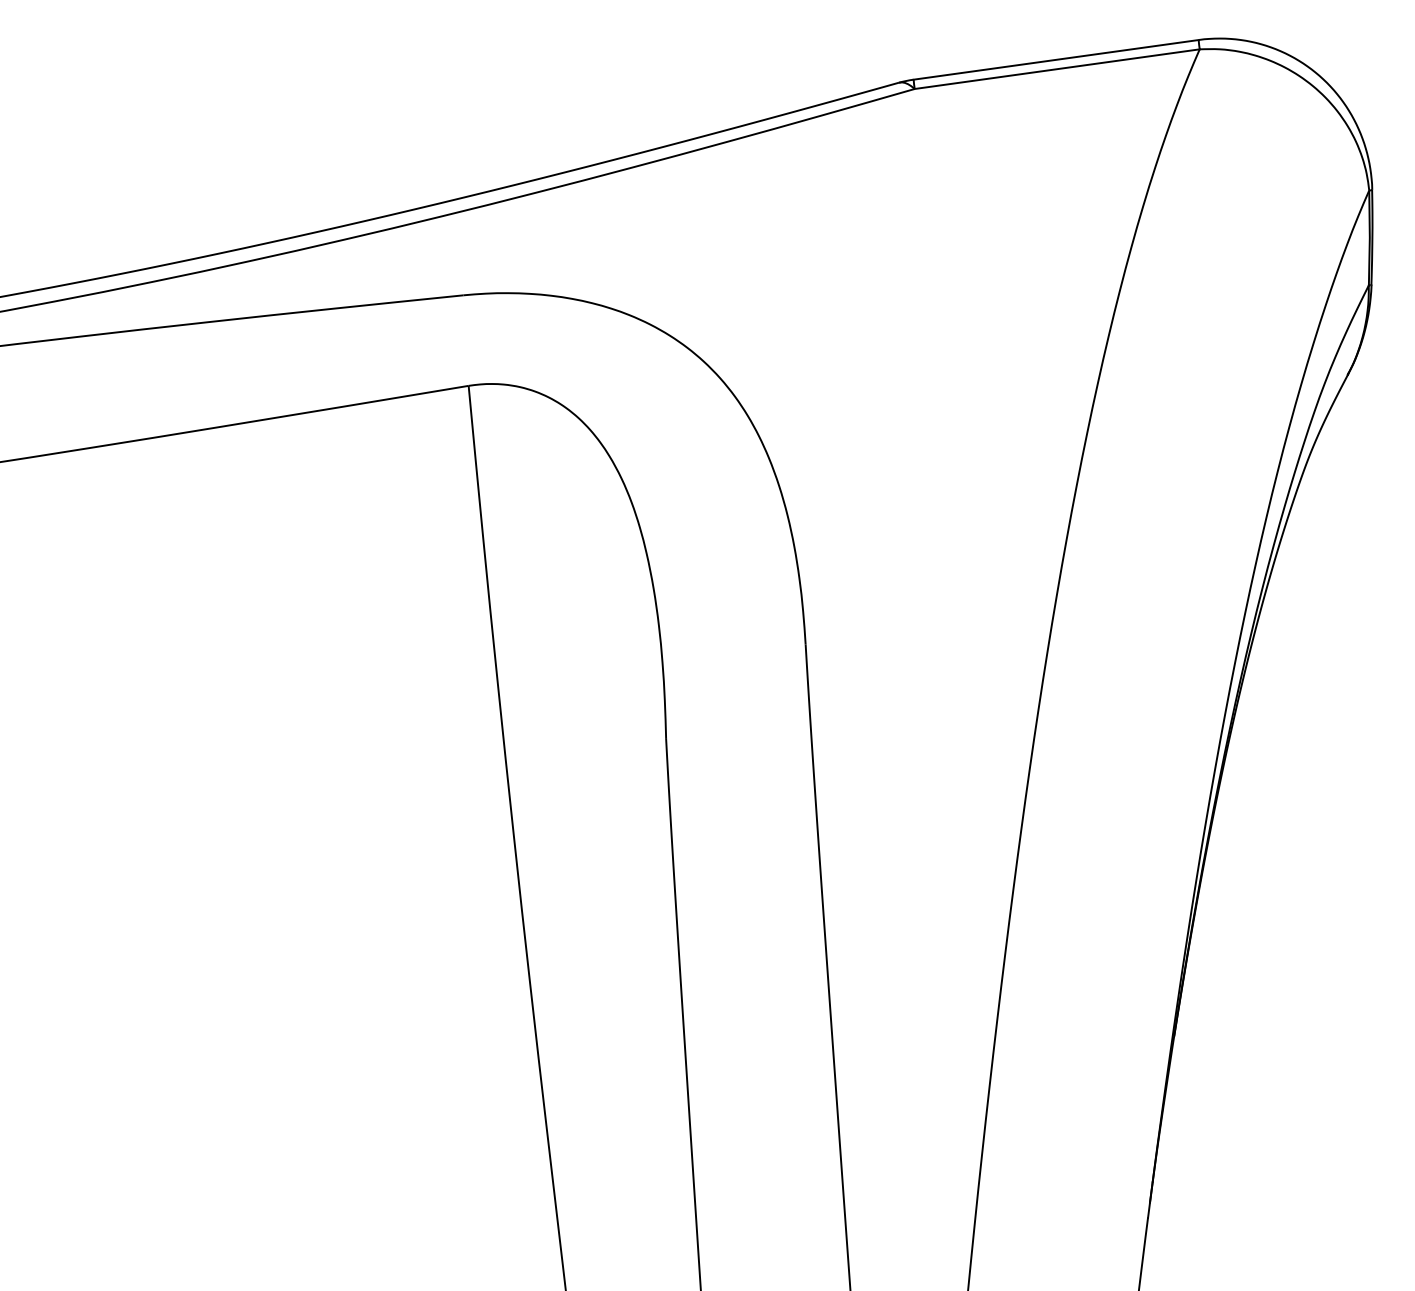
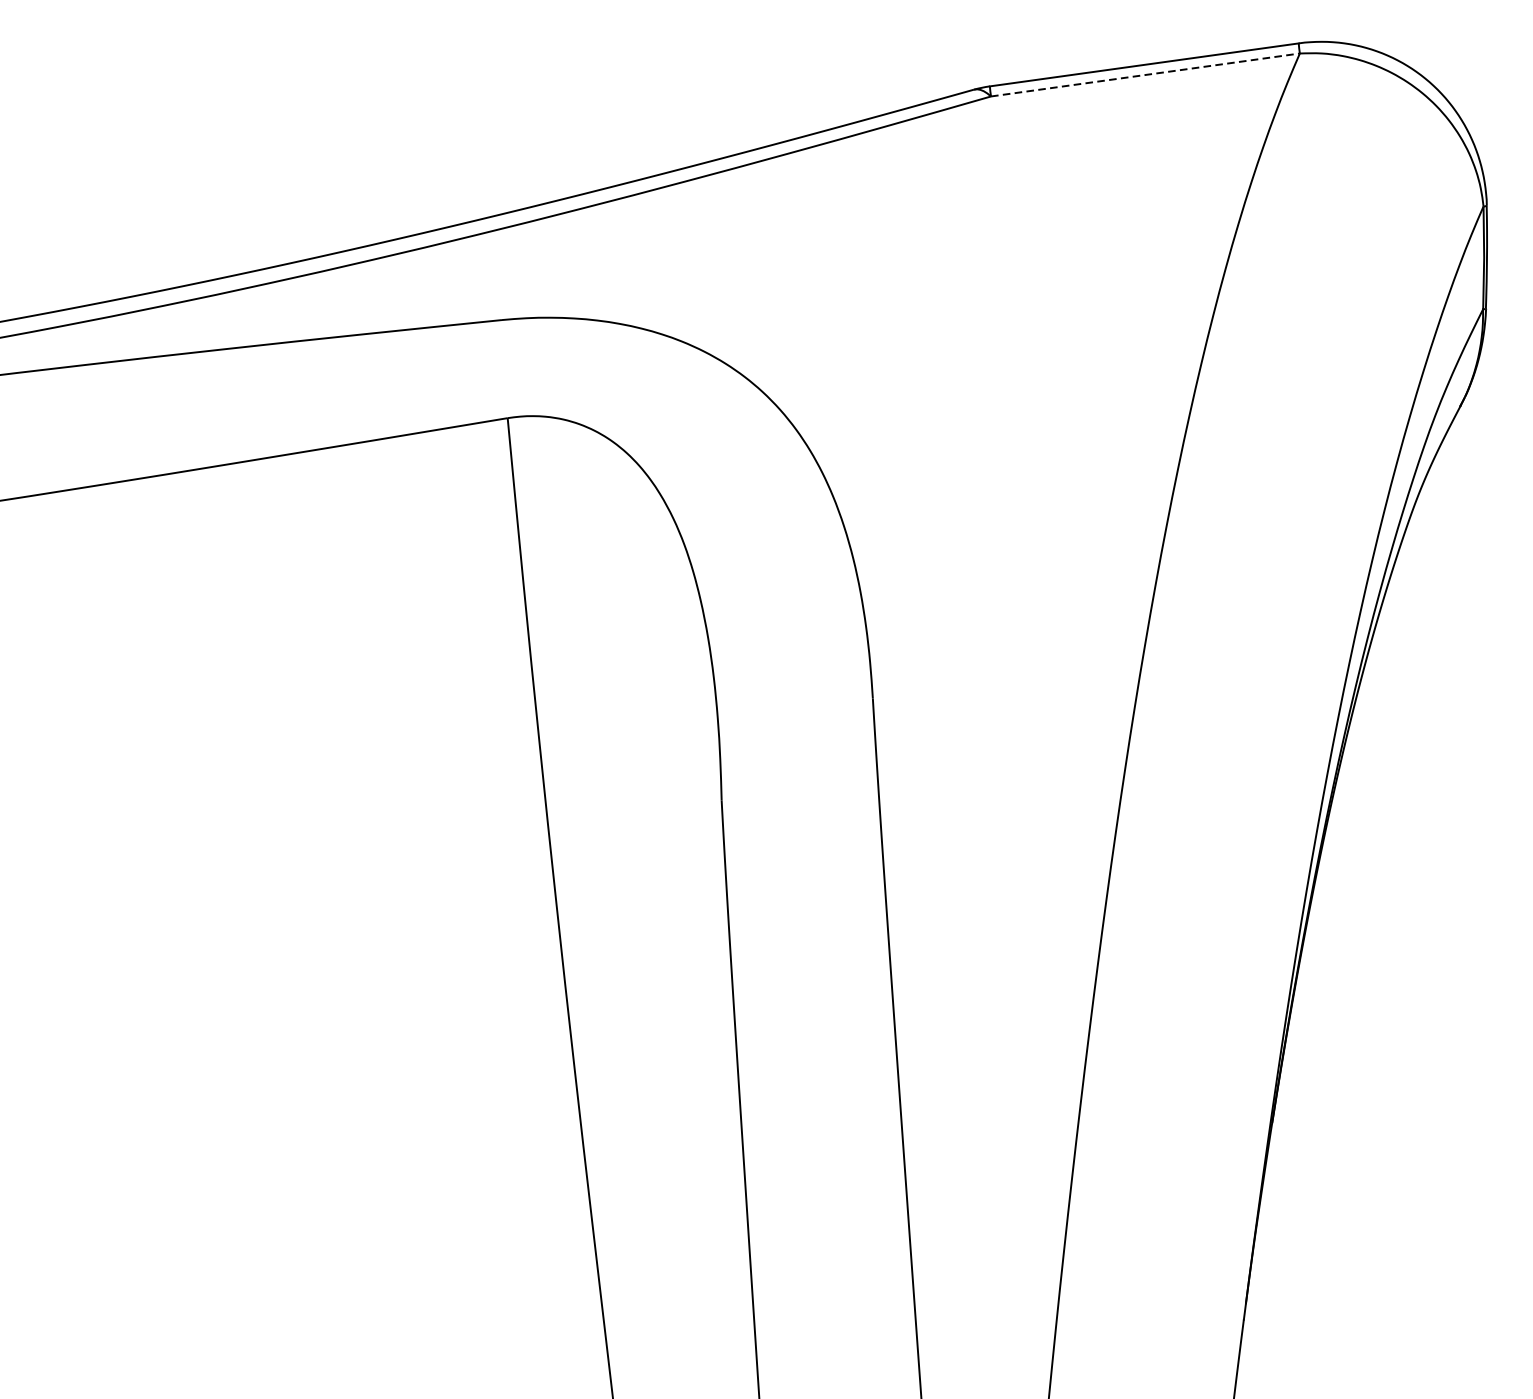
line: (1057, 69) -> (1145, 75), solid -> dashed

